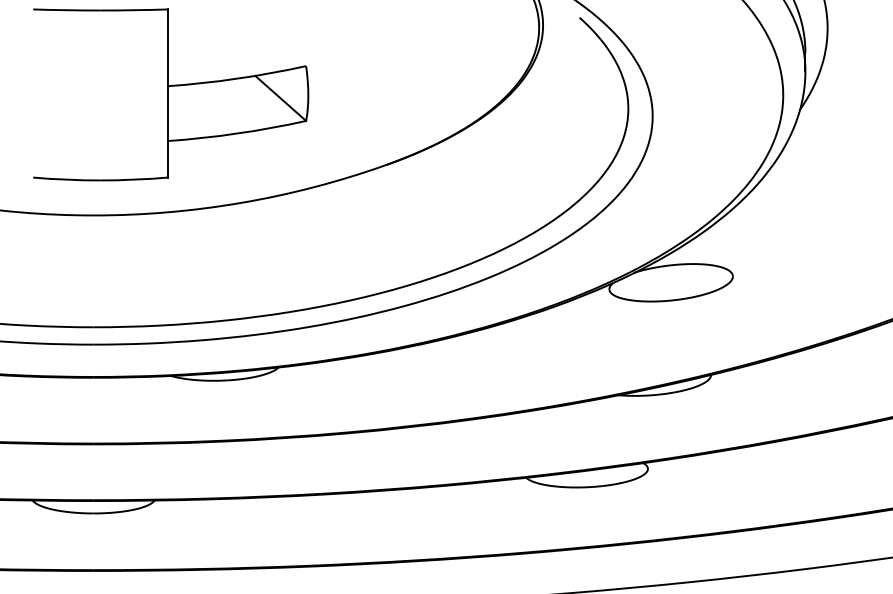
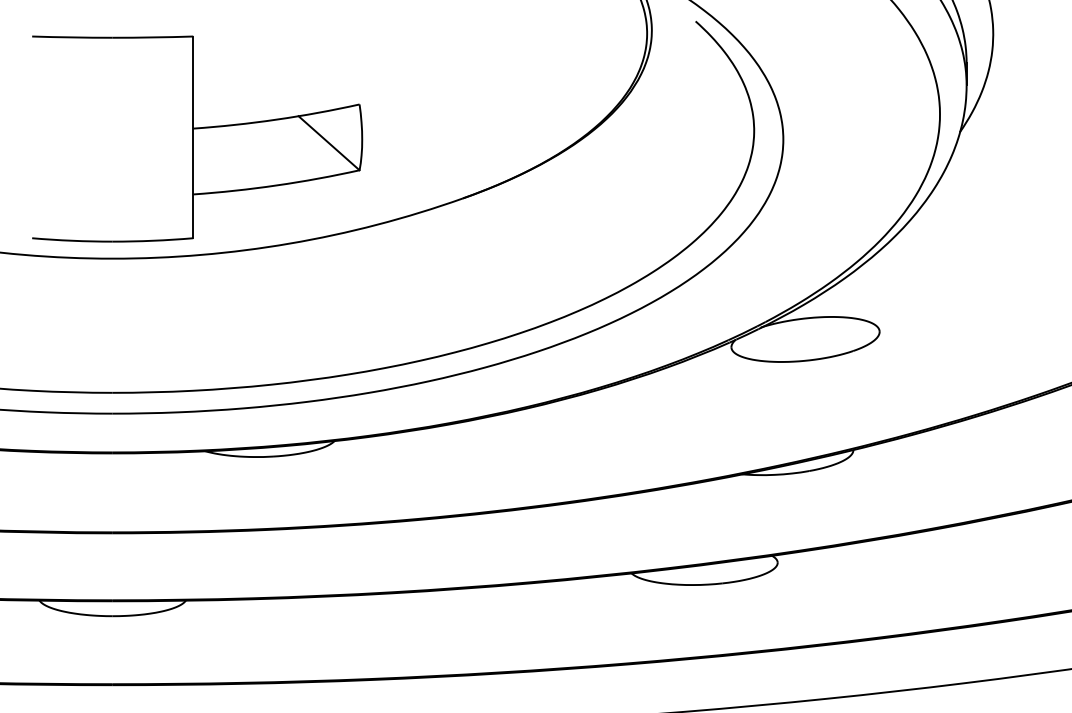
part: (171, 94) -> (197, 138), moved

